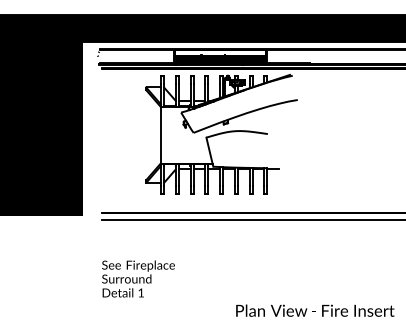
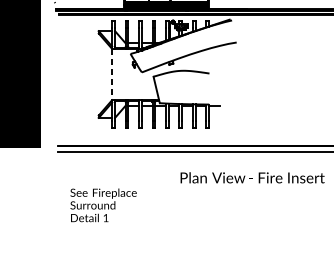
line: (161, 135) -> (112, 74), solid -> dashed
text: (138, 278) -> (103, 204), moved
text: (315, 310) -> (252, 177), moved

